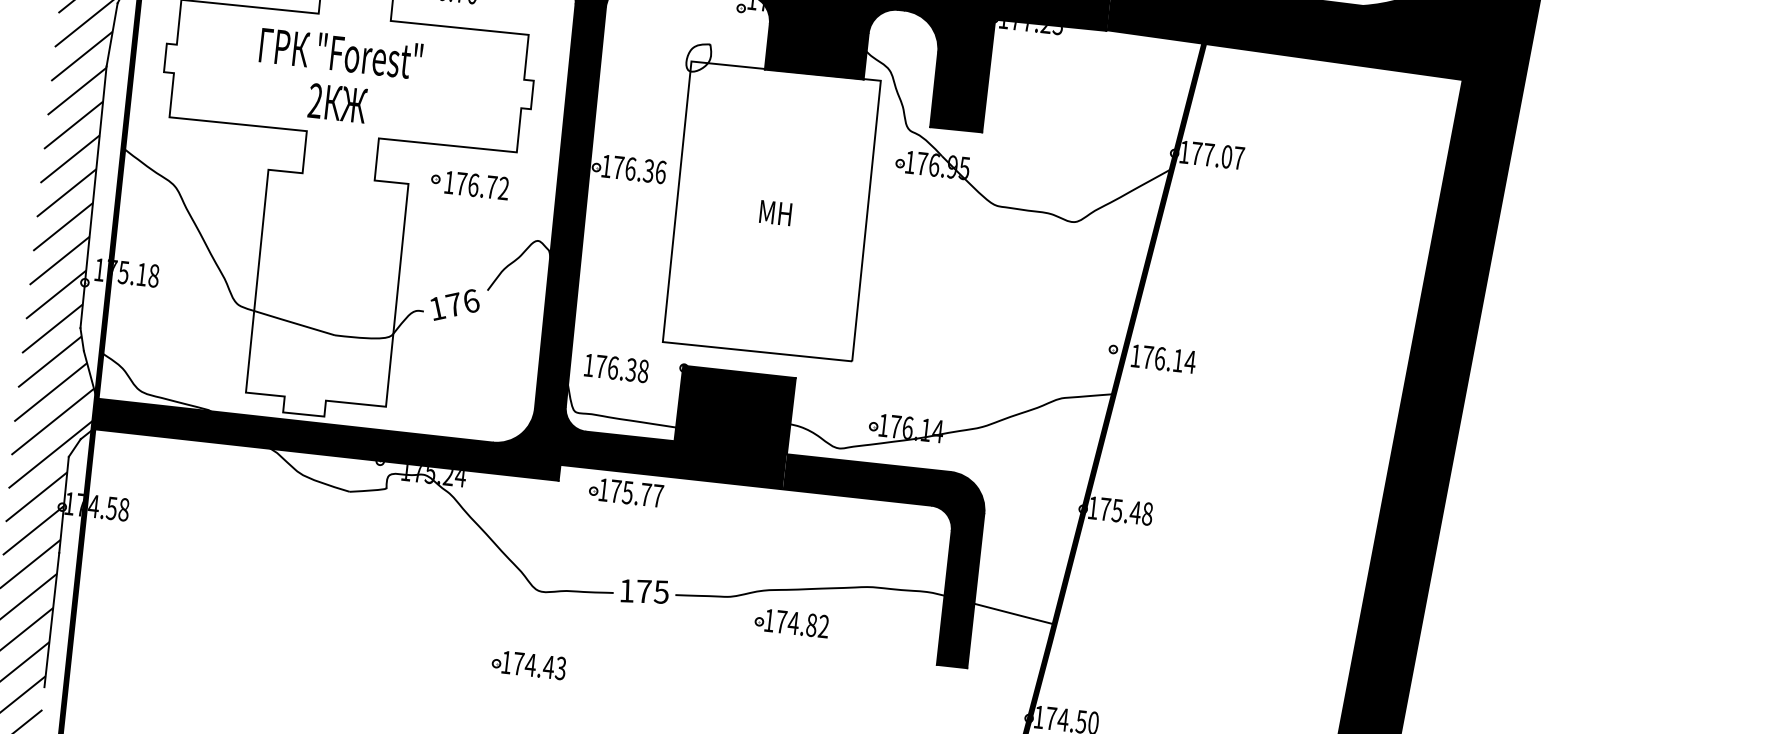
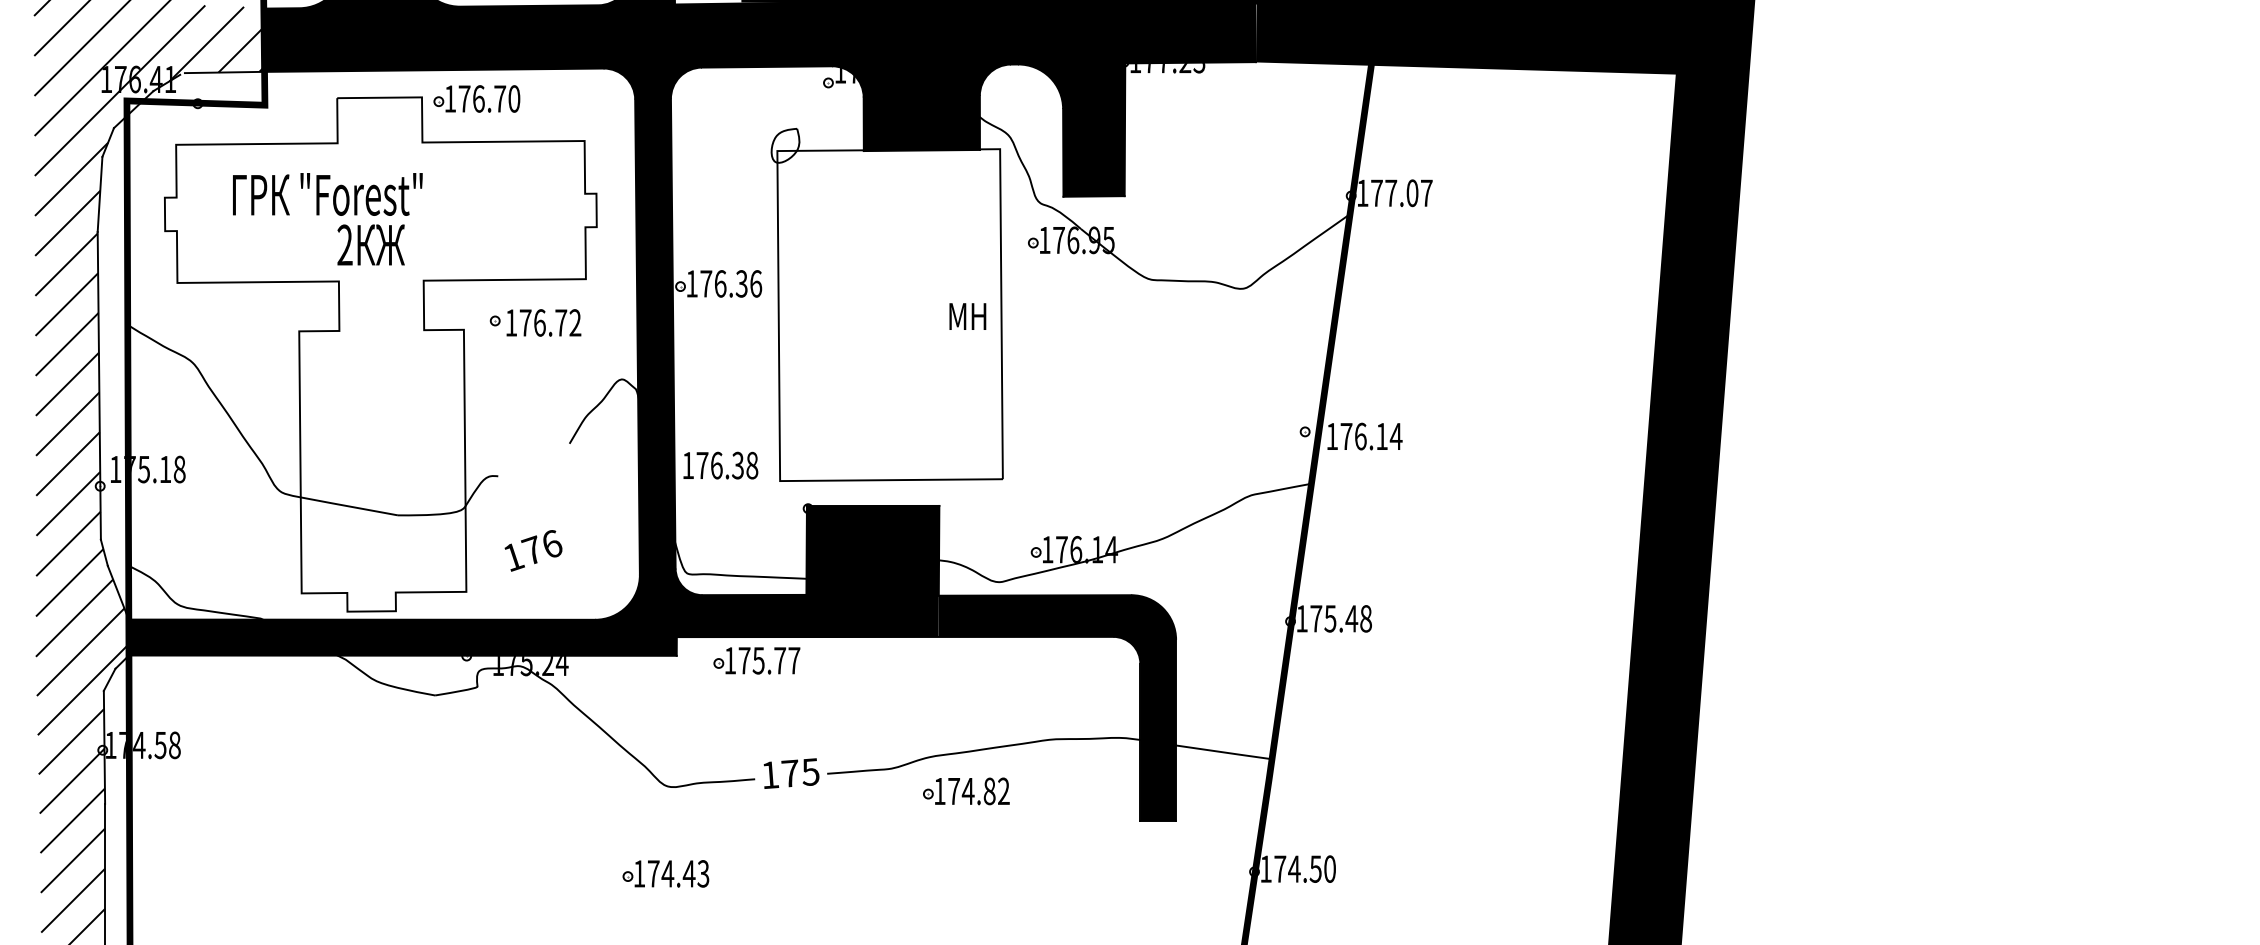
text: (340, 53) -> (327, 194), moved
text: (775, 213) -> (967, 316), moved
text: (454, 304) -> (533, 550), moved
text: (616, 368) -> (720, 465), moved

